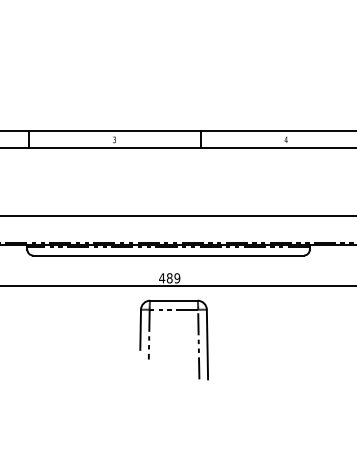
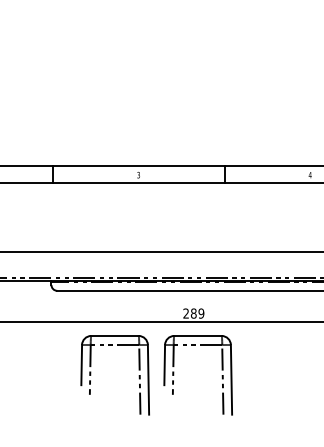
text: (162, 278) -> (186, 313), 489 -> 289
part: (67, 339) -> (91, 374), added

